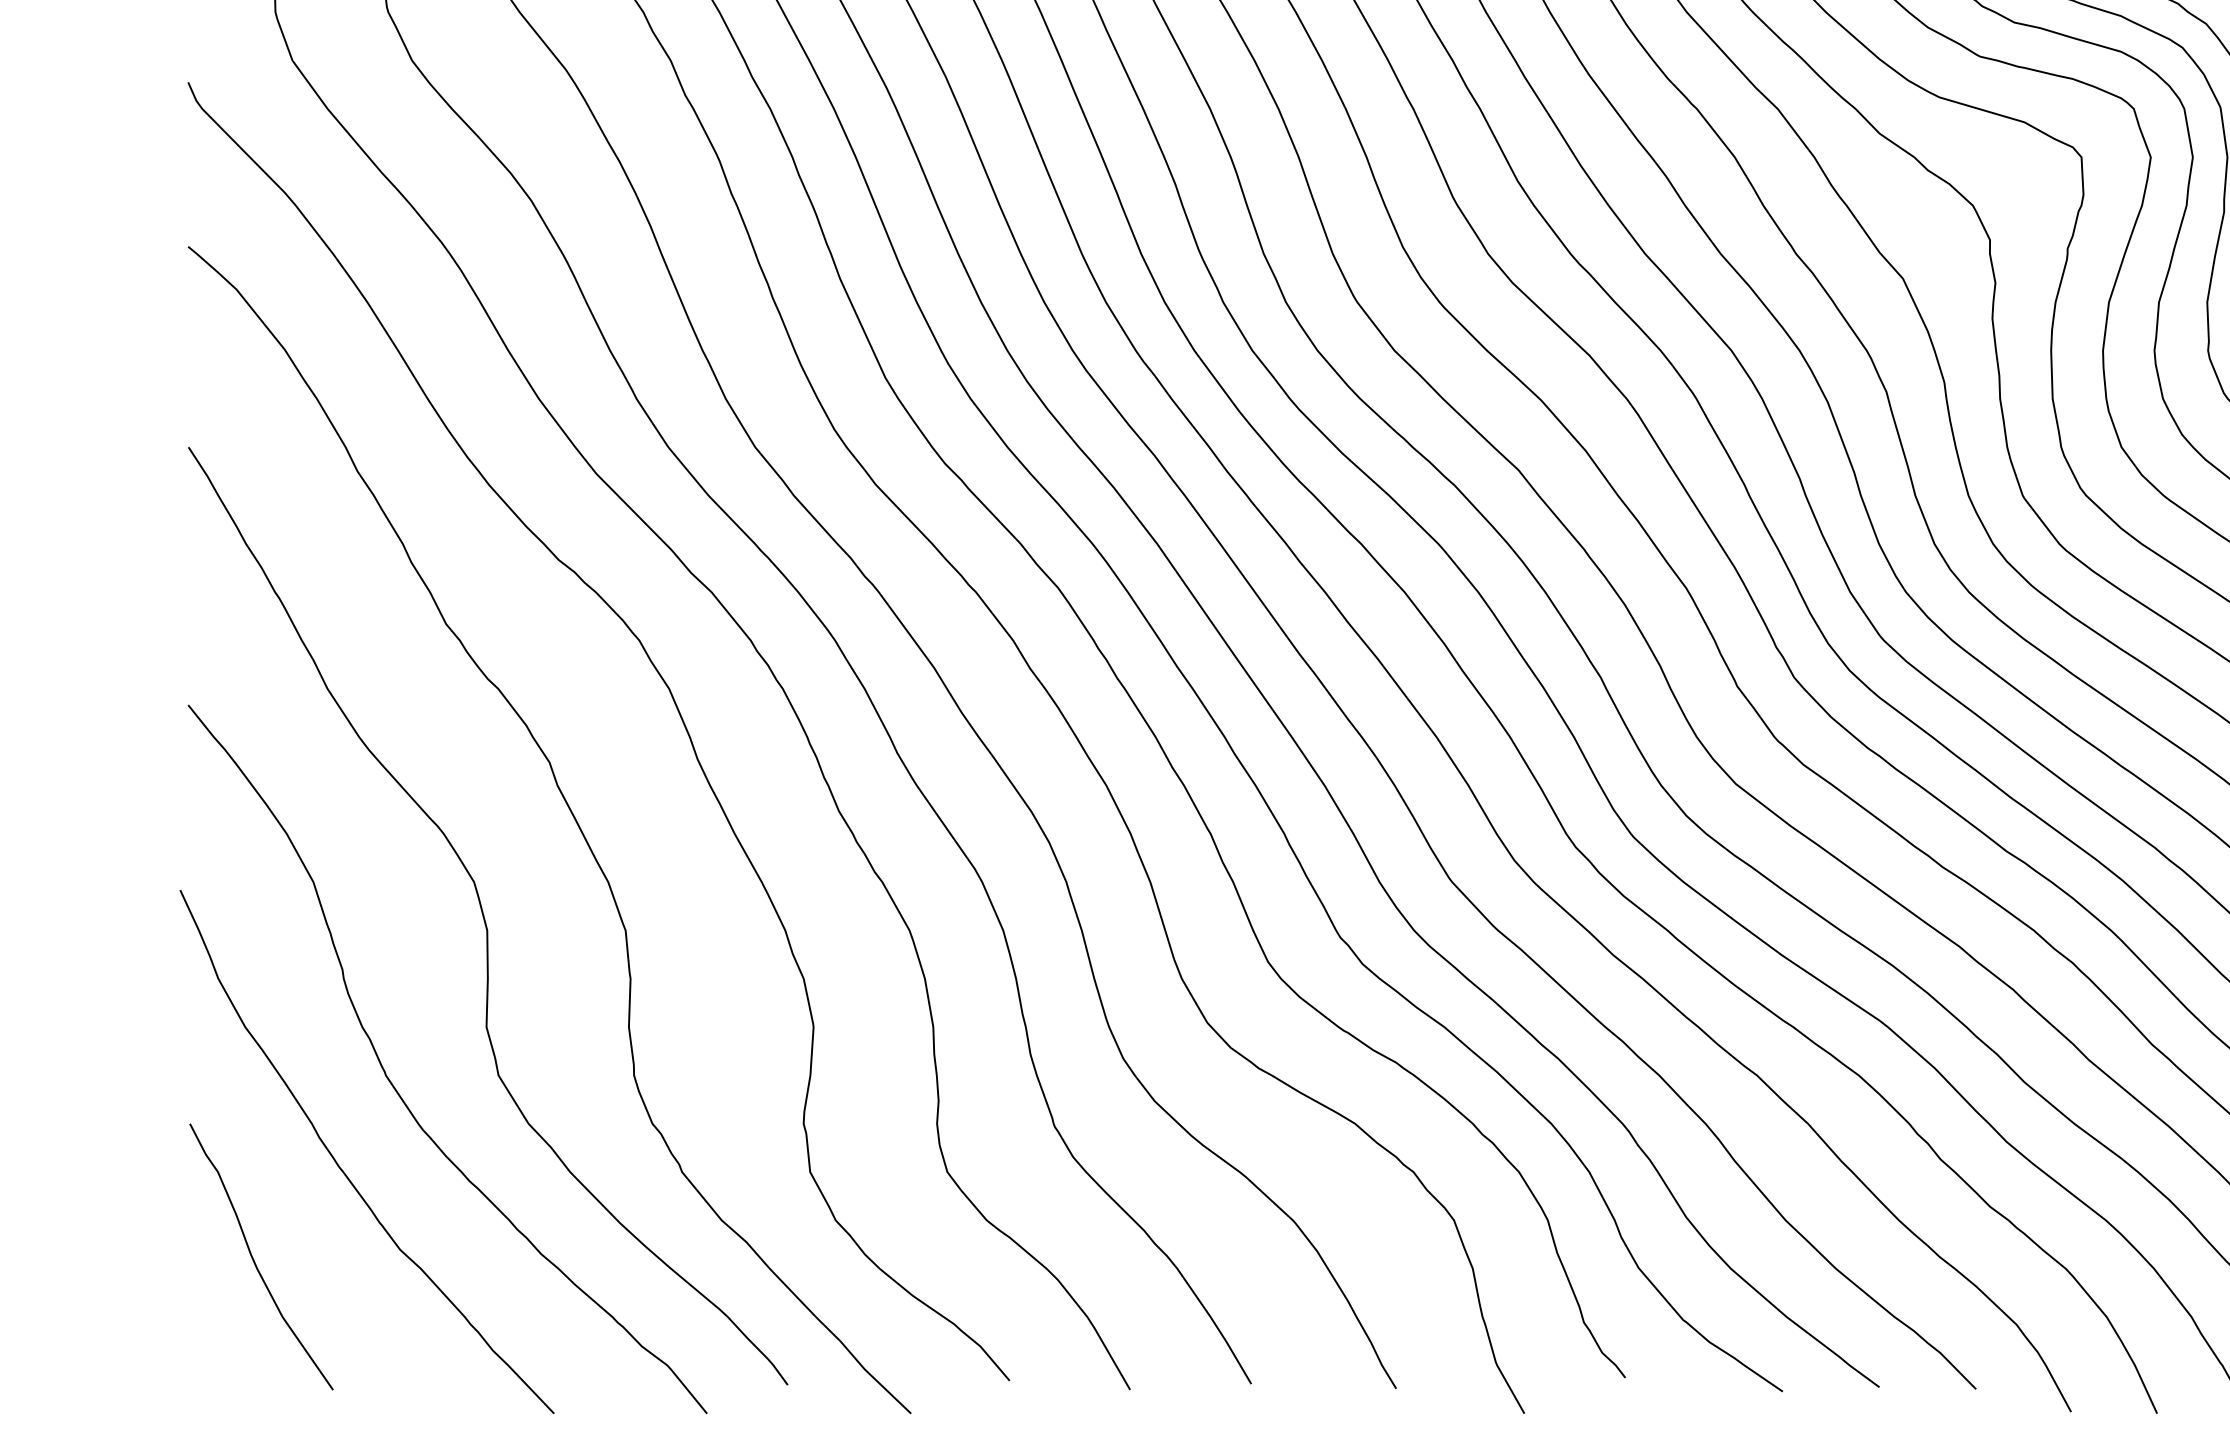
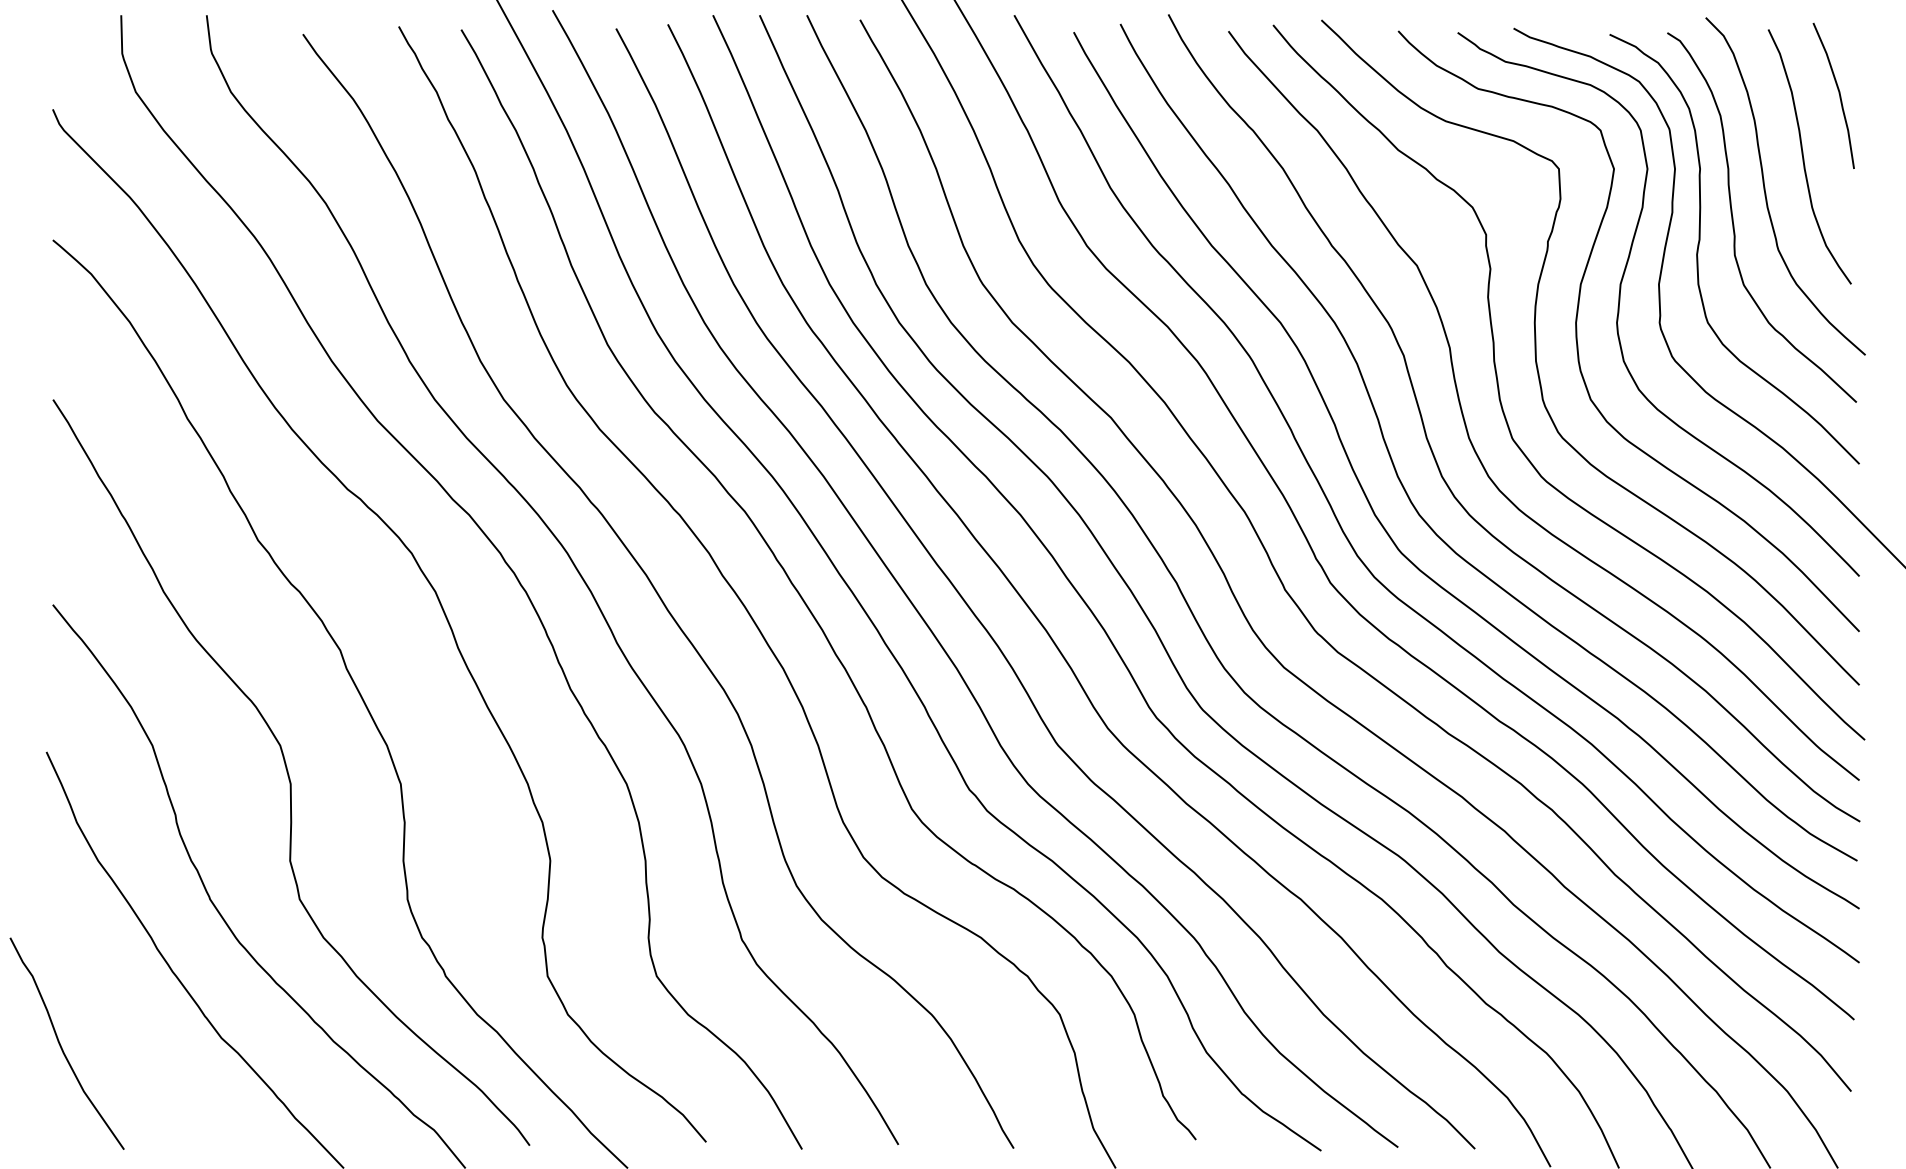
curve: (254, 1259) -> (61, 1045), moved

